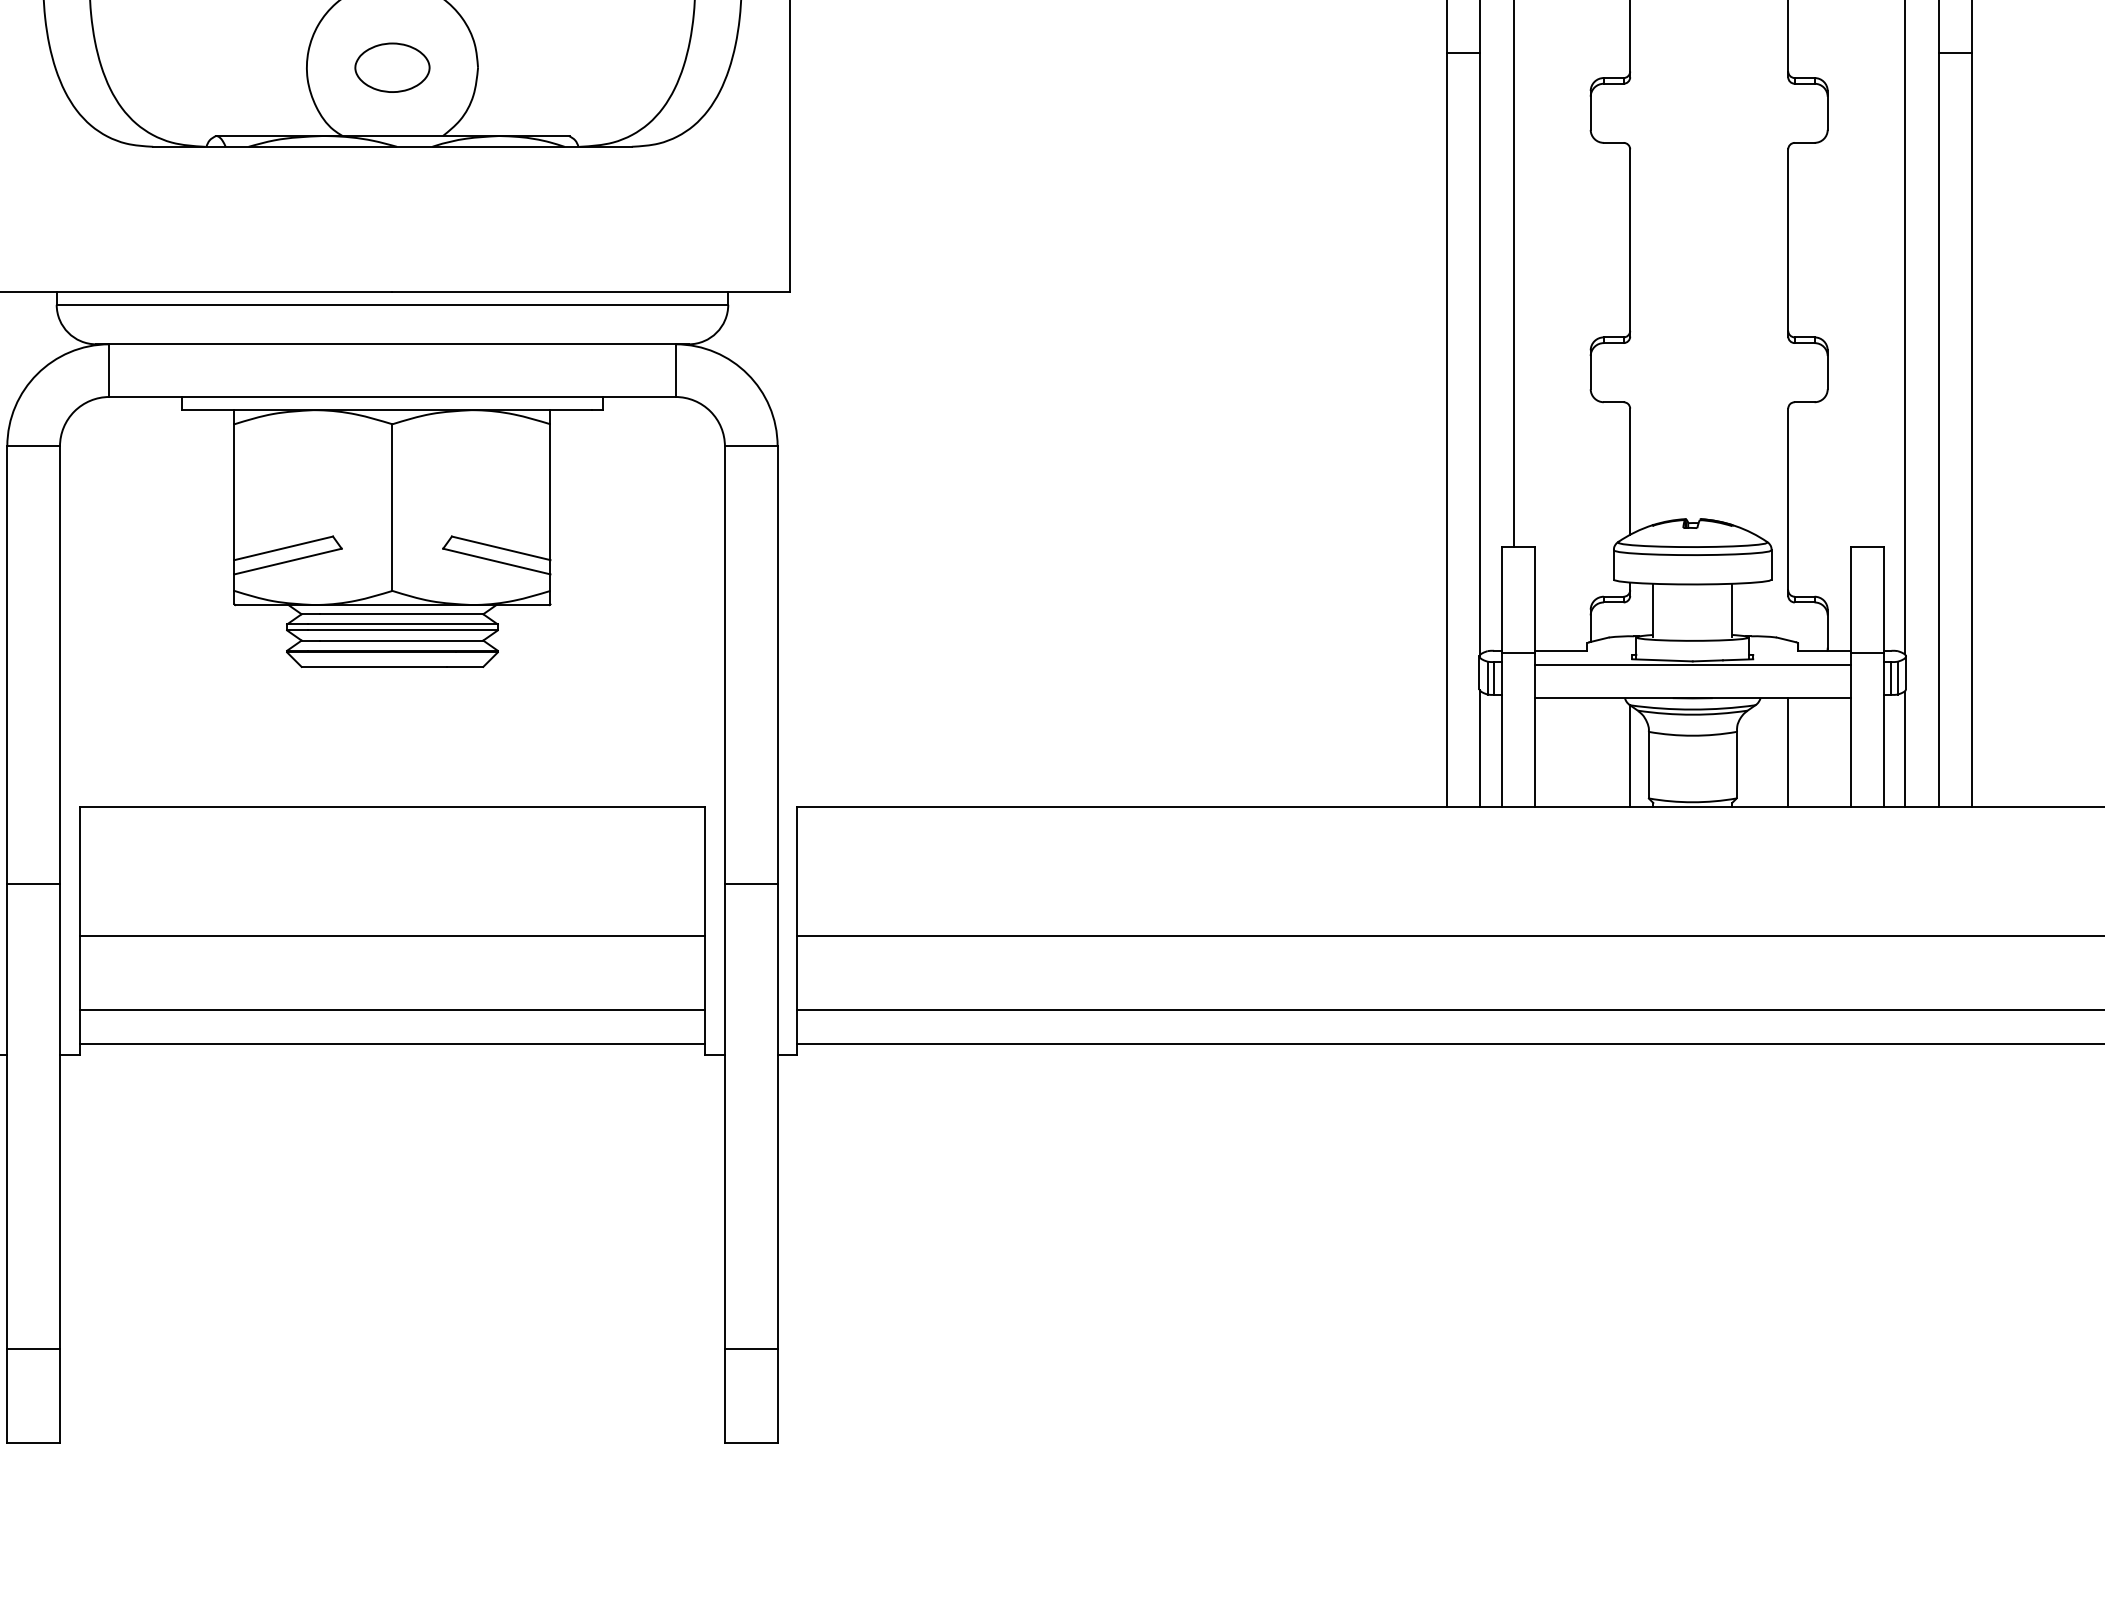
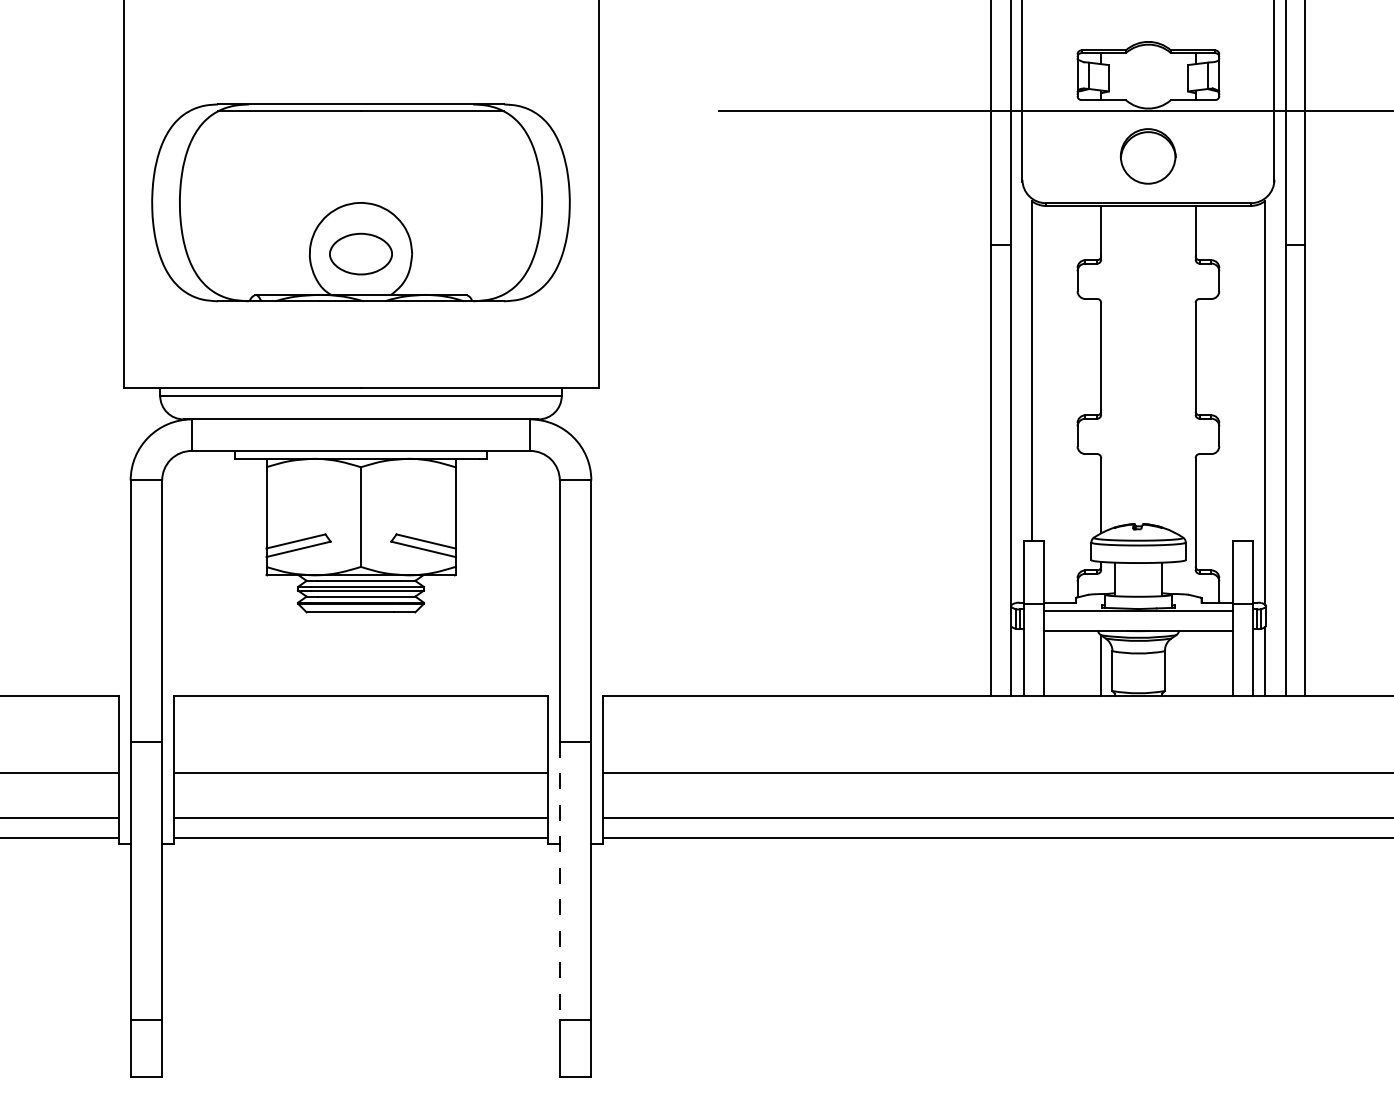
part: (391, 66) -> (360, 253), size x1.4
line: (1787, 752) -> (1195, 663), removed
line: (724, 1116) -> (559, 881), solid -> dashed

